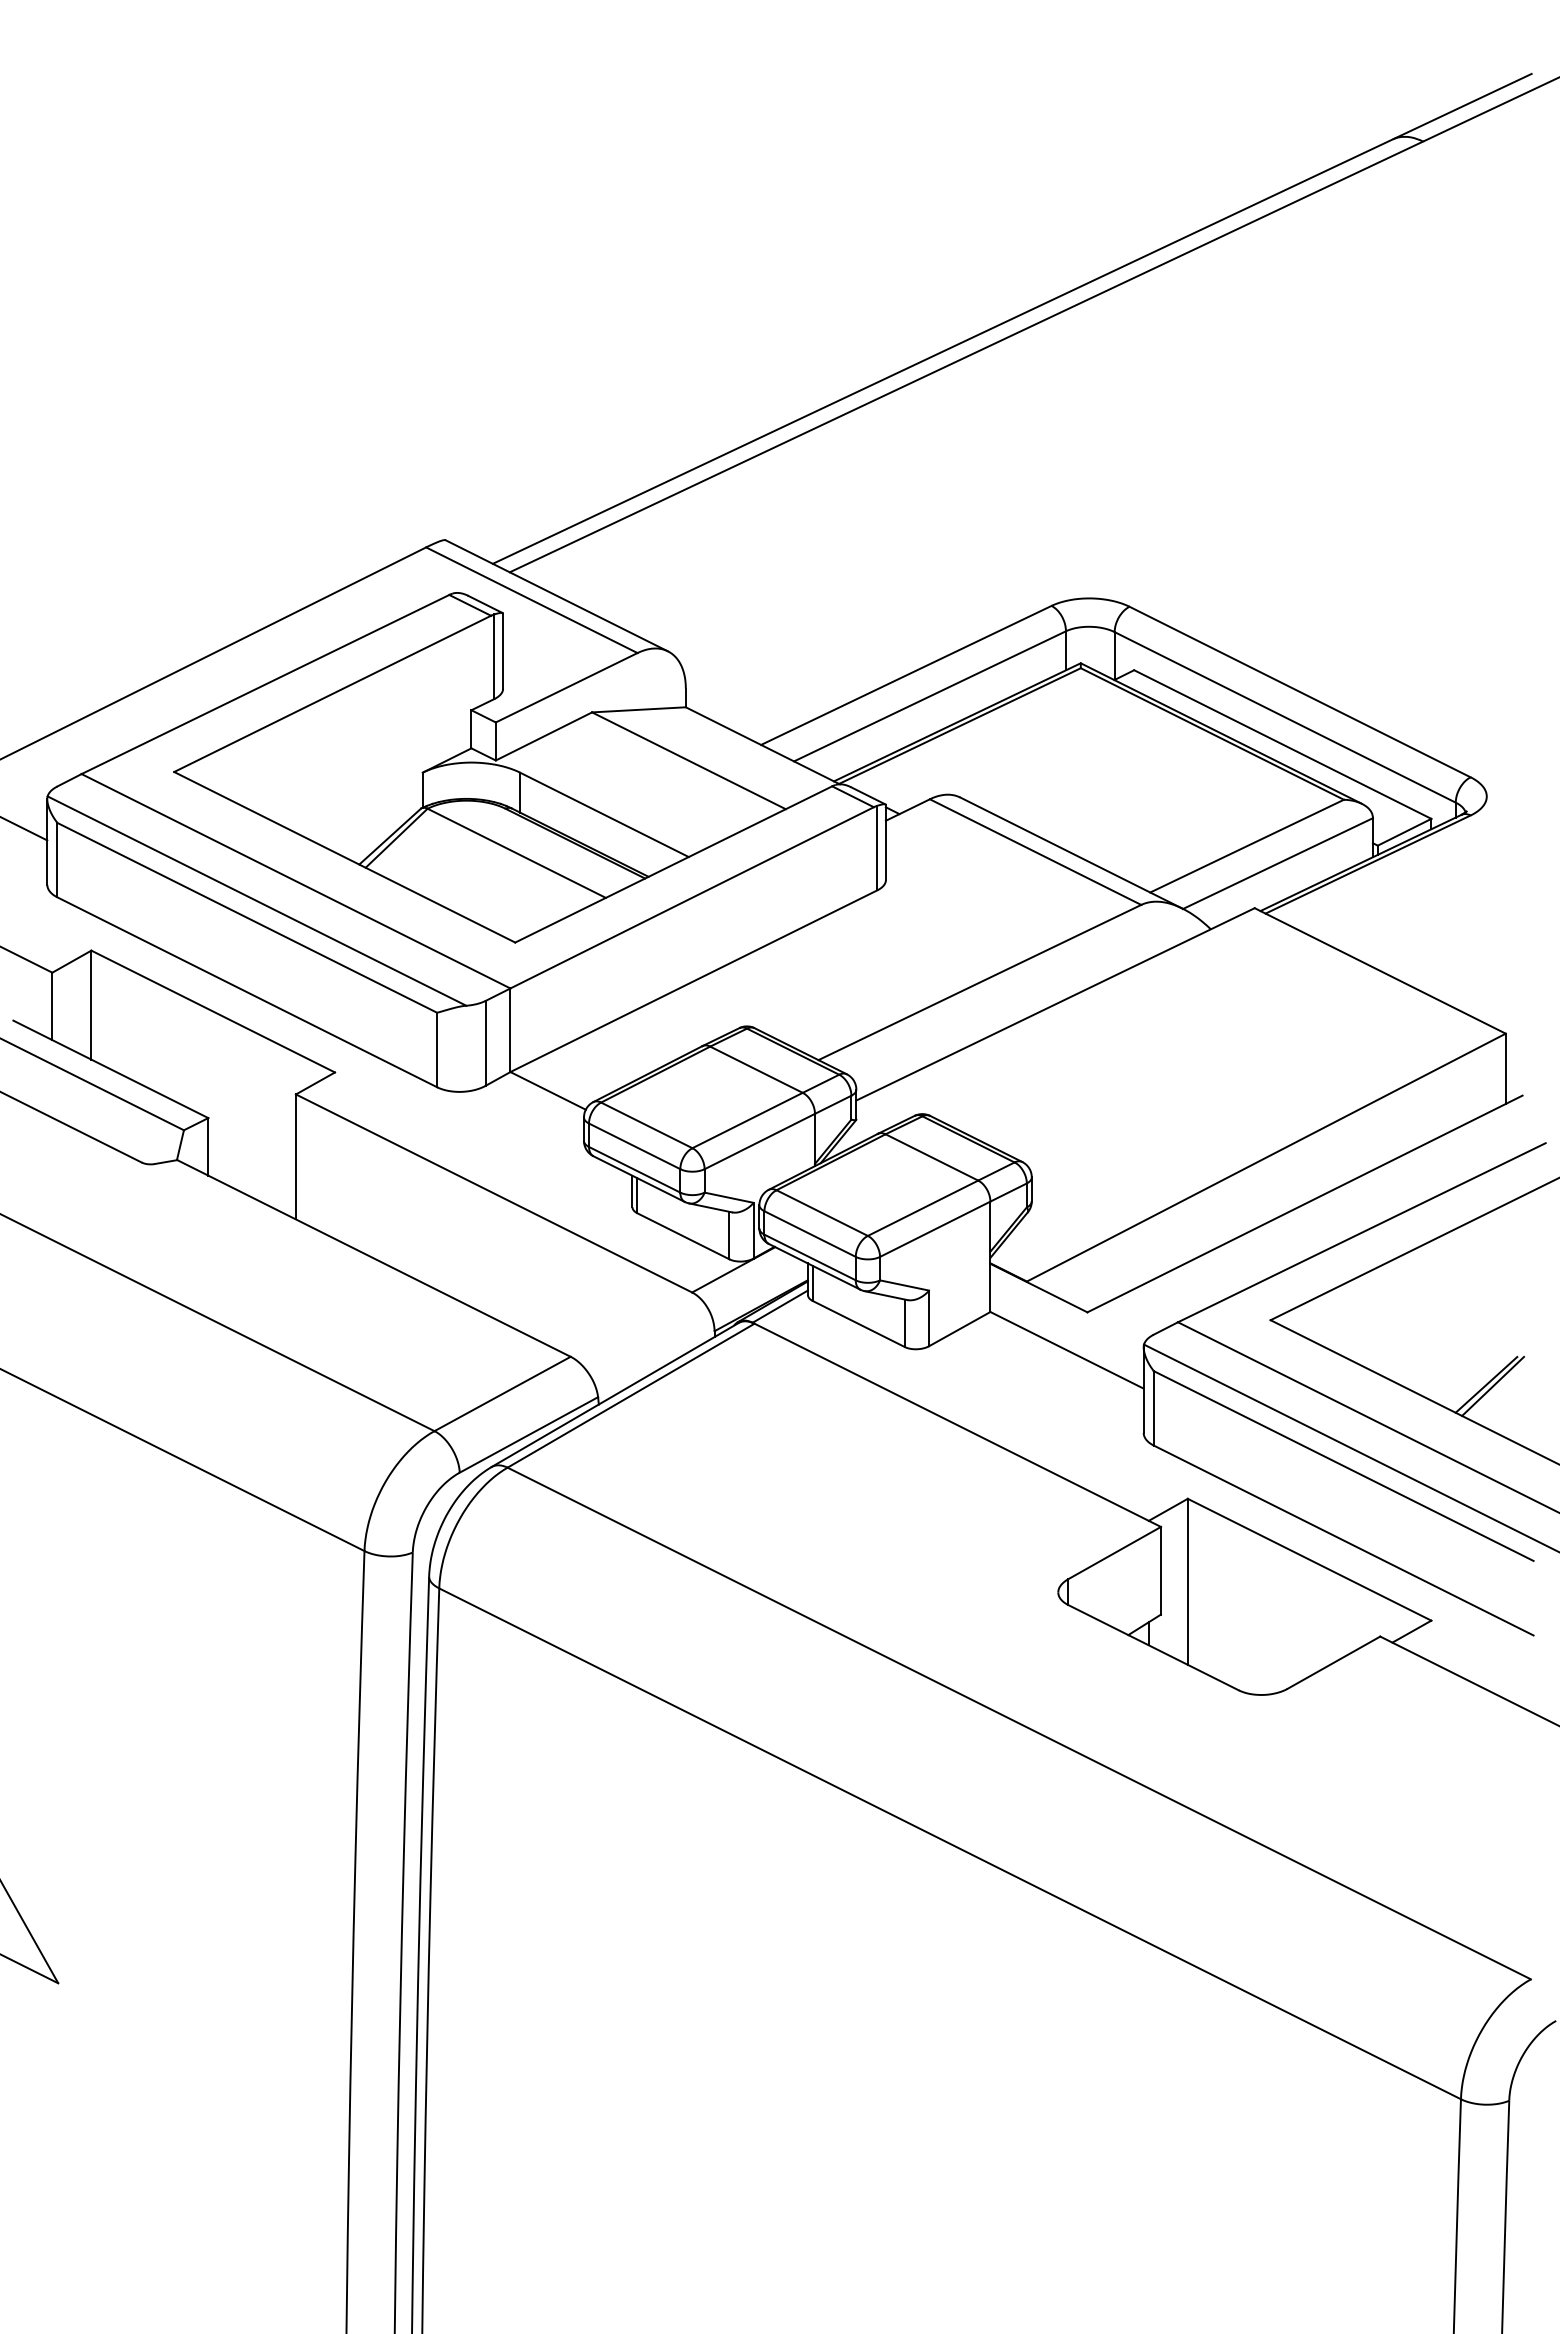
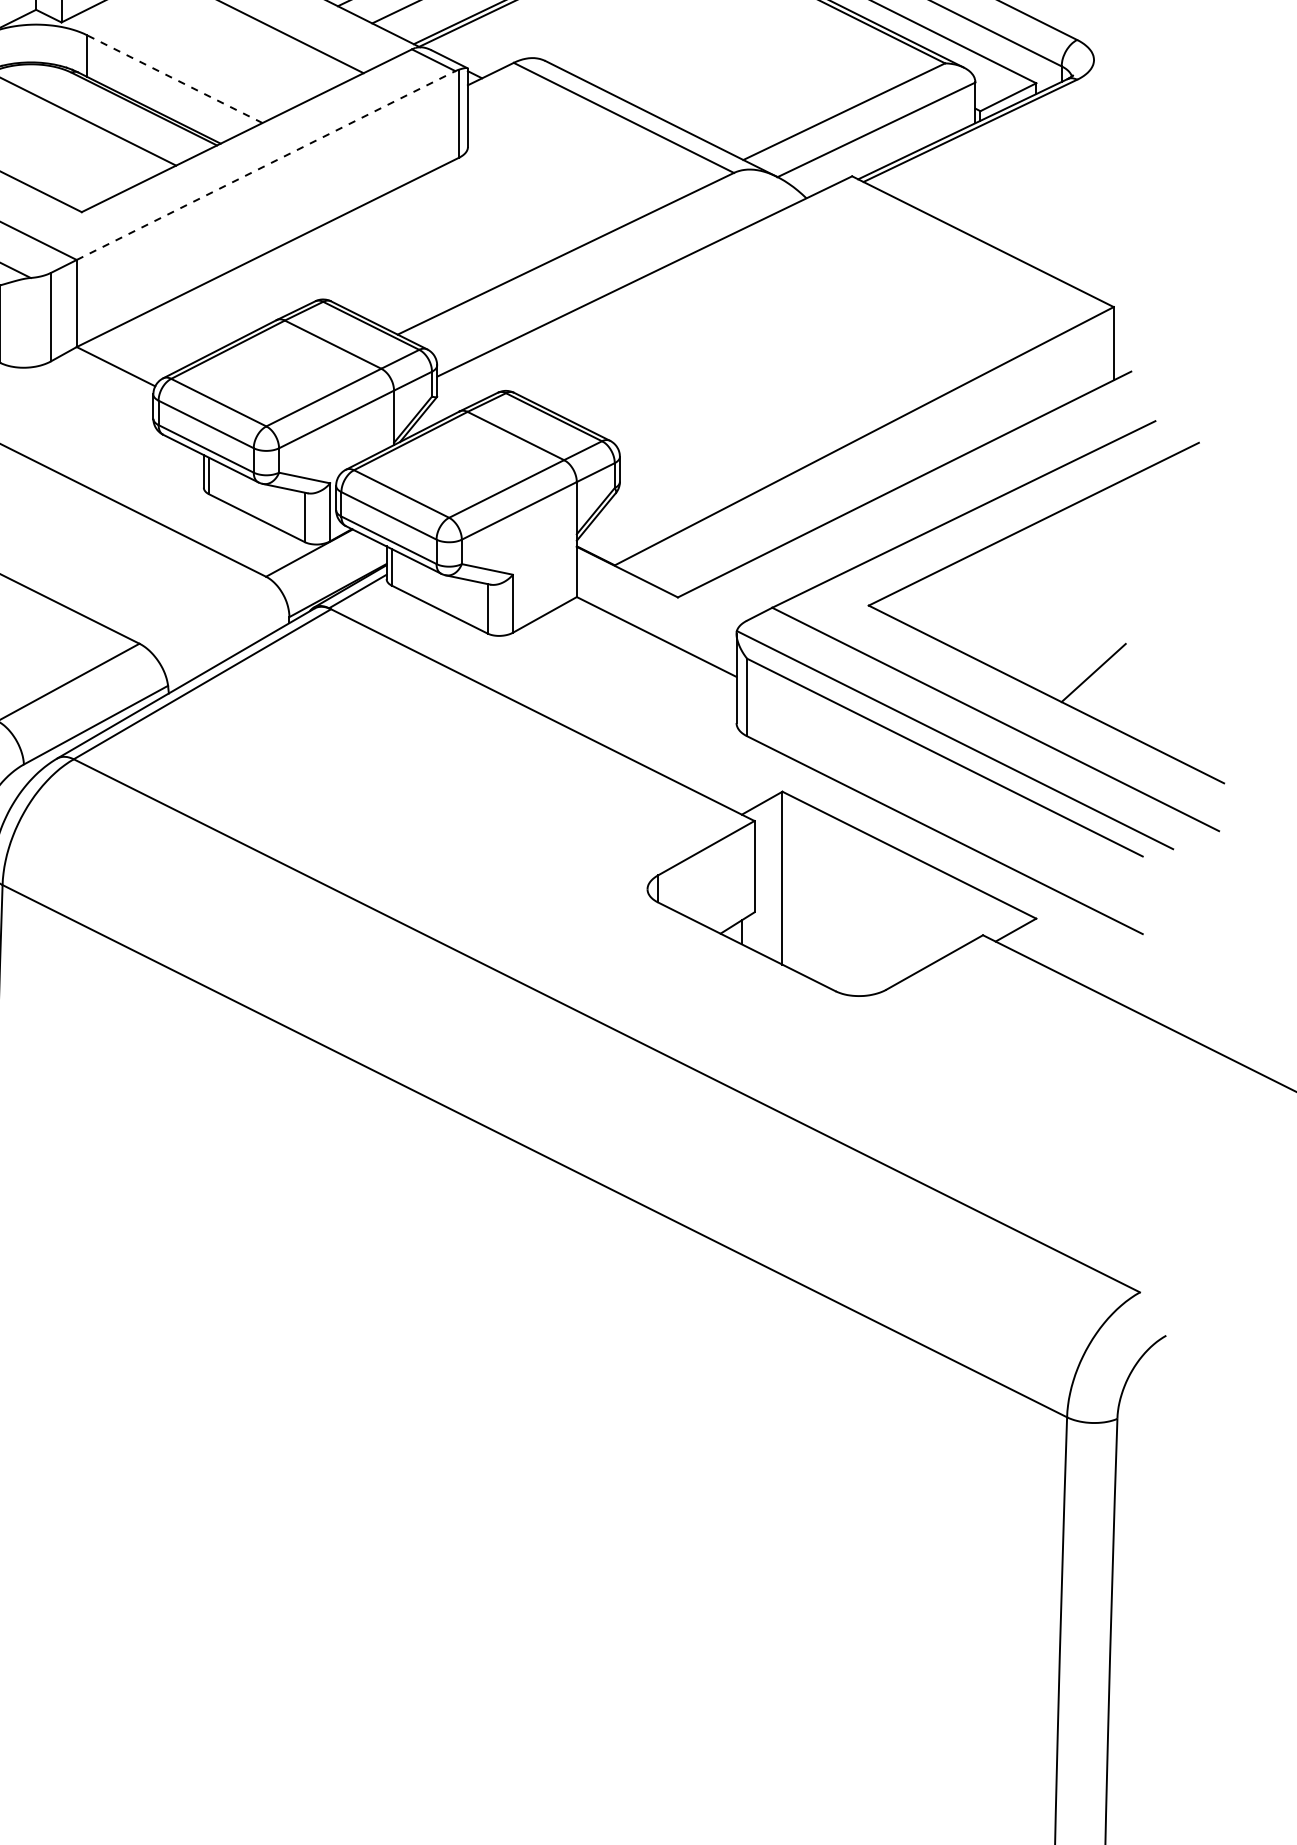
line: (604, 814) -> (174, 78), solid -> dashed
line: (692, 897) -> (266, 165), solid -> dashed
line: (1493, 1385) -> (1100, 673), removed

